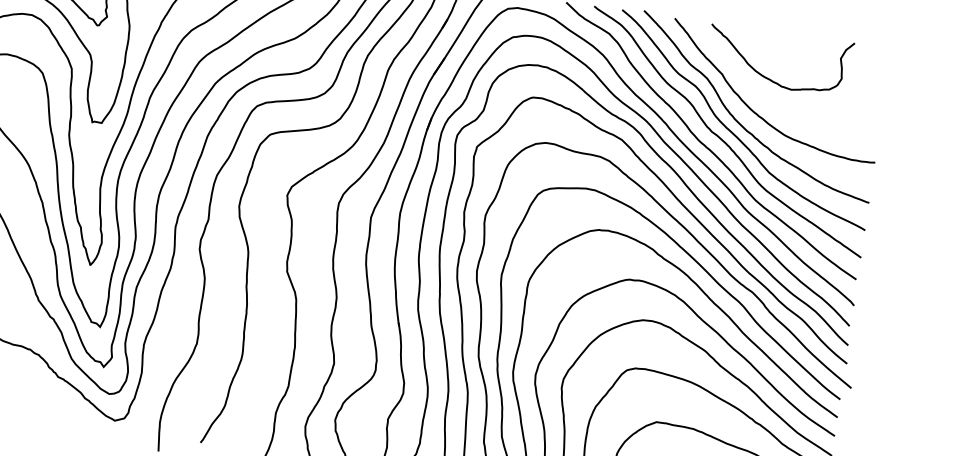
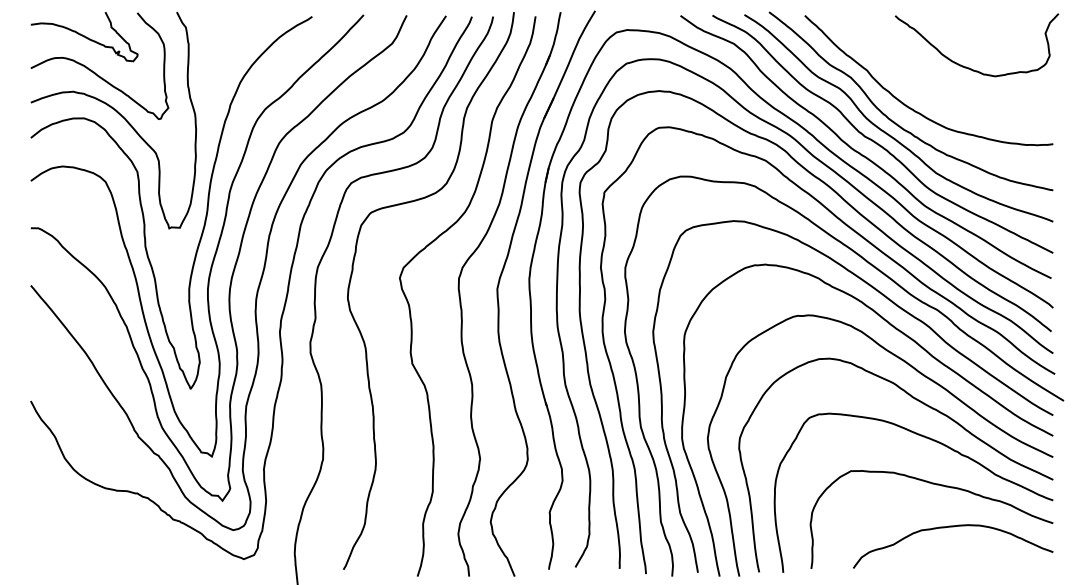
curve: (770, 78) -> (969, 67), moved

